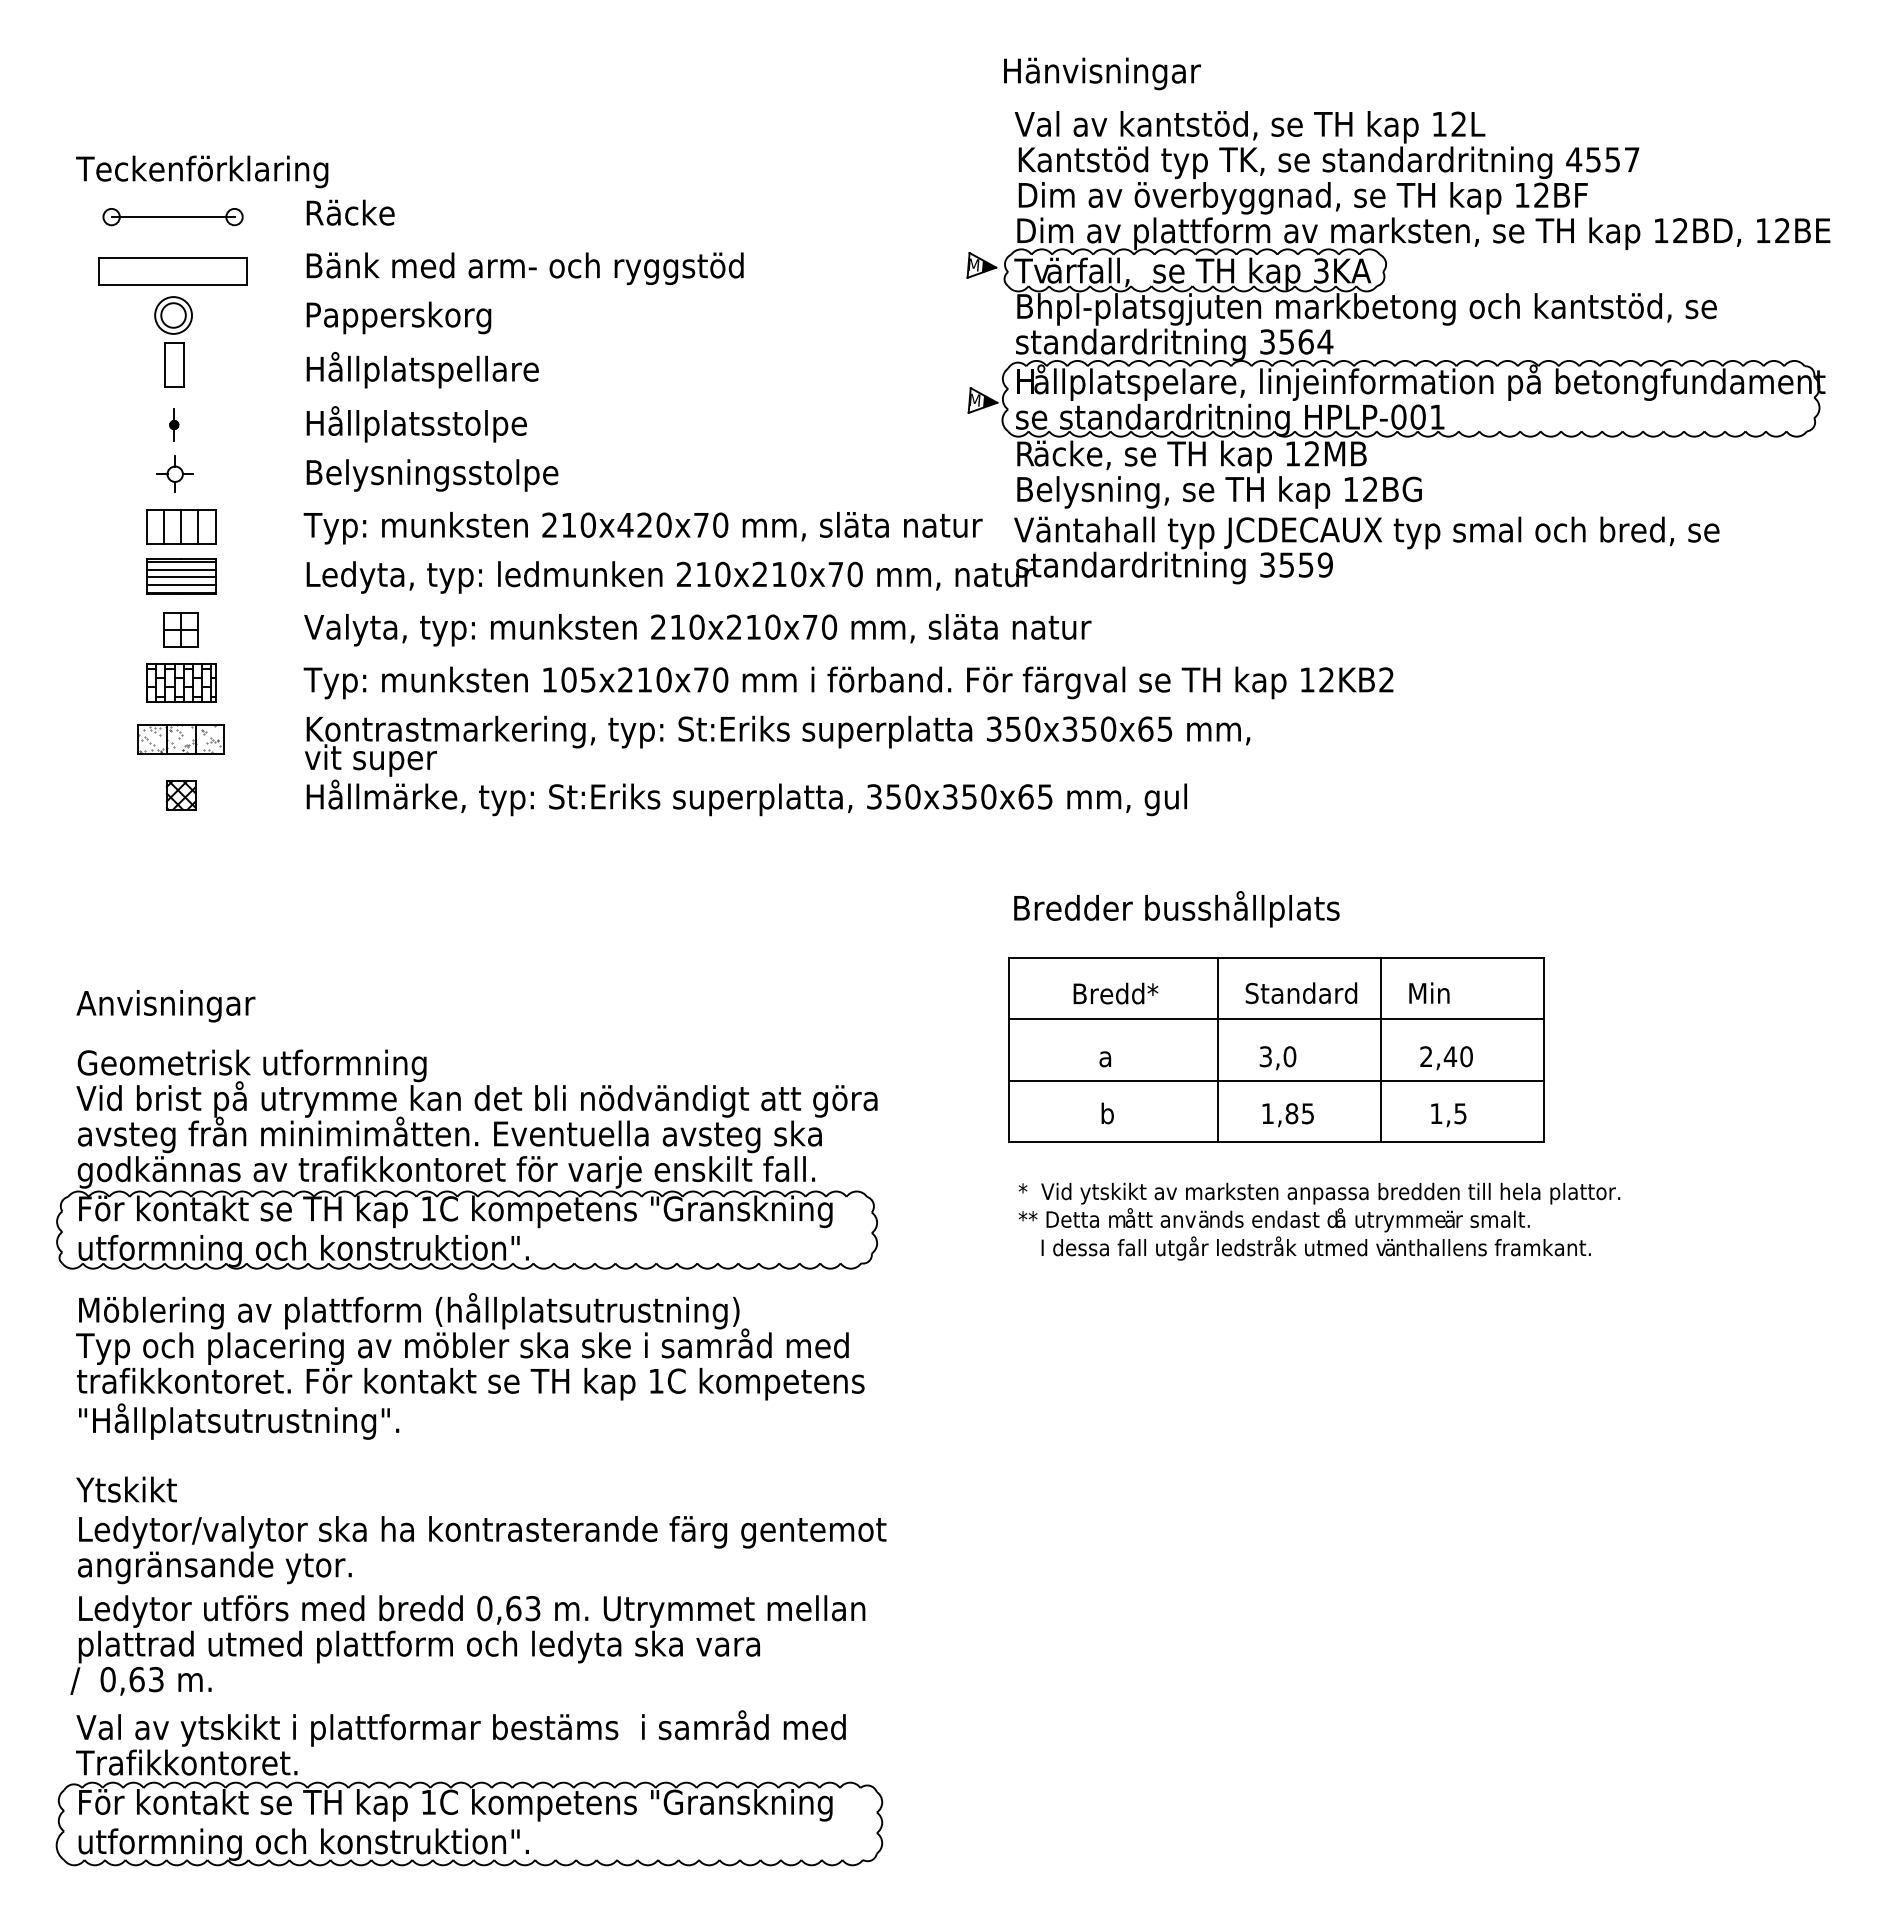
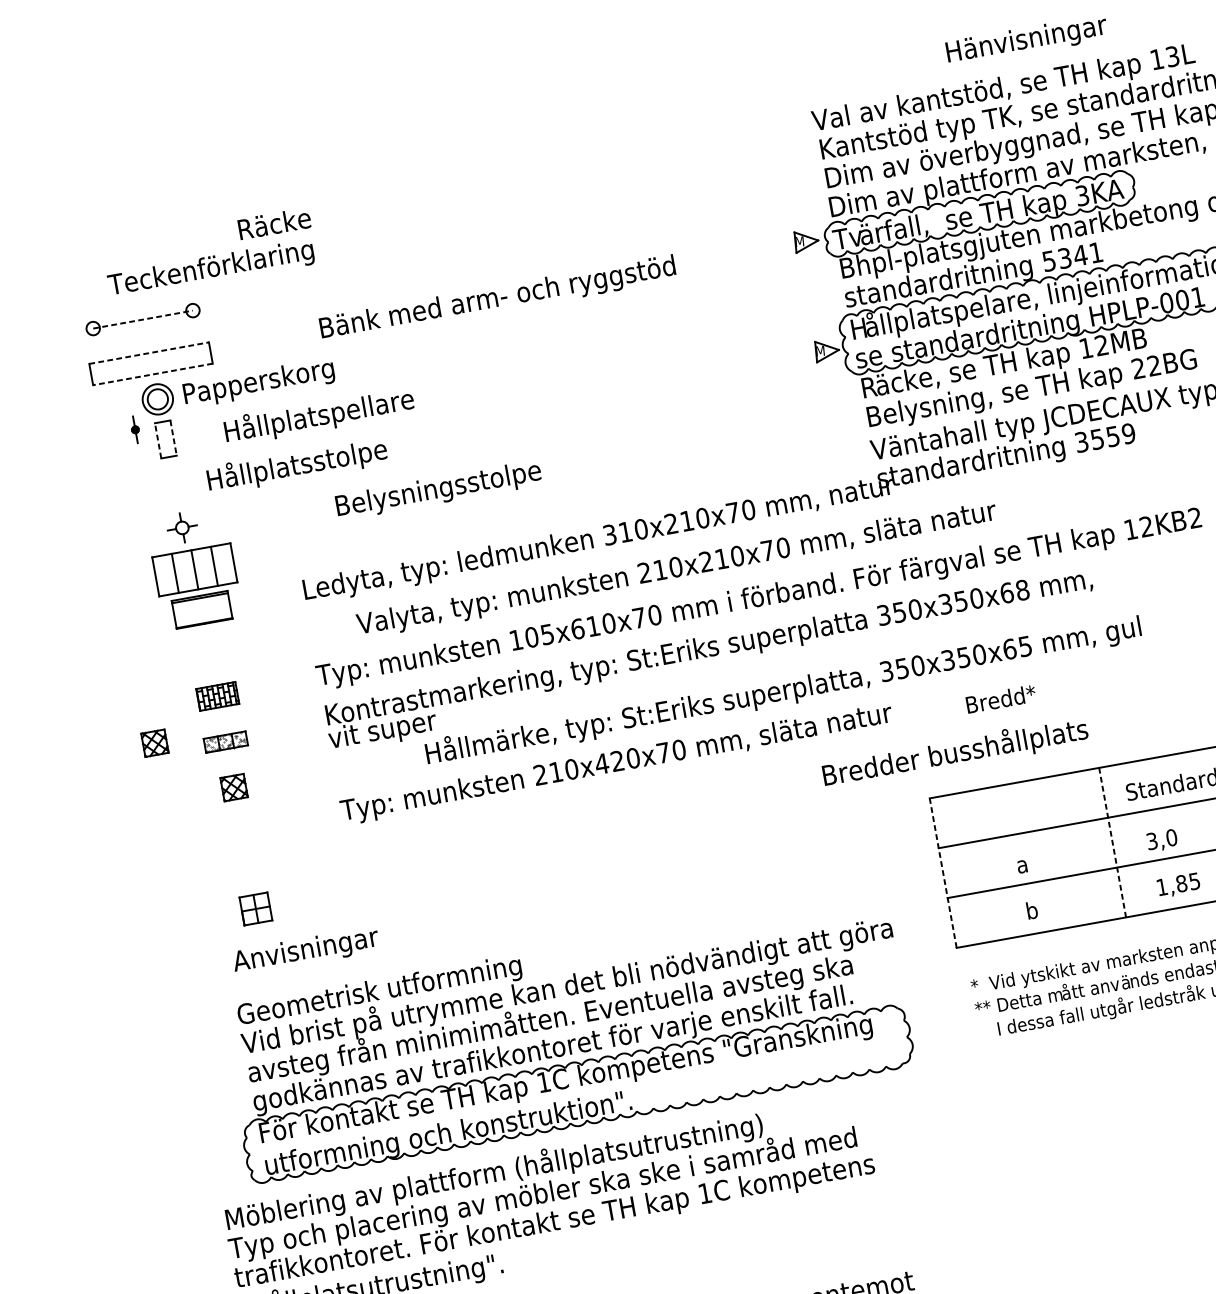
text: (1102, 73) -> (1027, 40), moved
text: (1458, 123) -> (1172, 56), 12L -> 13L
text: (202, 171) -> (211, 269), moved
text: (350, 212) -> (274, 223), moved
line: (173, 217) -> (143, 319), solid -> dashed
line: (173, 258) -> (149, 353), solid -> dashed
fill: (988, 266) -> (811, 240), removed
text: (524, 268) -> (497, 298), moved
line: (173, 284) -> (153, 374), solid -> dashed
text: (398, 317) -> (258, 382), moved
text: (1297, 341) -> (1073, 256), 3564 -> 5341
line: (165, 365) -> (158, 441), solid -> dashed
line: (184, 365) -> (174, 438), solid -> dashed
text: (422, 370) -> (319, 416), moved
fill: (990, 401) -> (833, 349), removed
part: (174, 424) -> (135, 429), moved
text: (416, 424) -> (297, 465), moved
text: (432, 475) -> (438, 490), moved
text: (1350, 488) -> (1137, 367), 12BG -> 22BG
part: (181, 526) -> (195, 569), size x1.4
text: (642, 528) -> (616, 764), moved
line: (180, 569) -> (200, 604), removed
text: (684, 574) -> (610, 534), 210x210x70 -> 310x210x70
line: (180, 577) -> (201, 610), removed
line: (180, 585) -> (202, 617), removed
part: (180, 629) -> (255, 908), moved
text: (697, 630) -> (676, 569), moved
text: (625, 679) -> (577, 628), 105x210x70 -> 105x610x70
part: (181, 682) -> (217, 695), size x0.7
part: (95, 725) -> (154, 743), added
text: (1164, 728) -> (1022, 589), 350x350x65 -> 350x350x68
part: (180, 739) -> (225, 742), size x0.6
text: (746, 797) -> (783, 690), moved
text: (1176, 909) -> (955, 753), moved
text: (1115, 993) -> (1000, 699), moved
text: (165, 1006) -> (305, 951), moved
line: (1009, 1049) -> (943, 872), solid -> dashed
line: (1218, 1050) -> (1112, 843), solid -> dashed
part: (466, 1159) -> (567, 1036), moved

